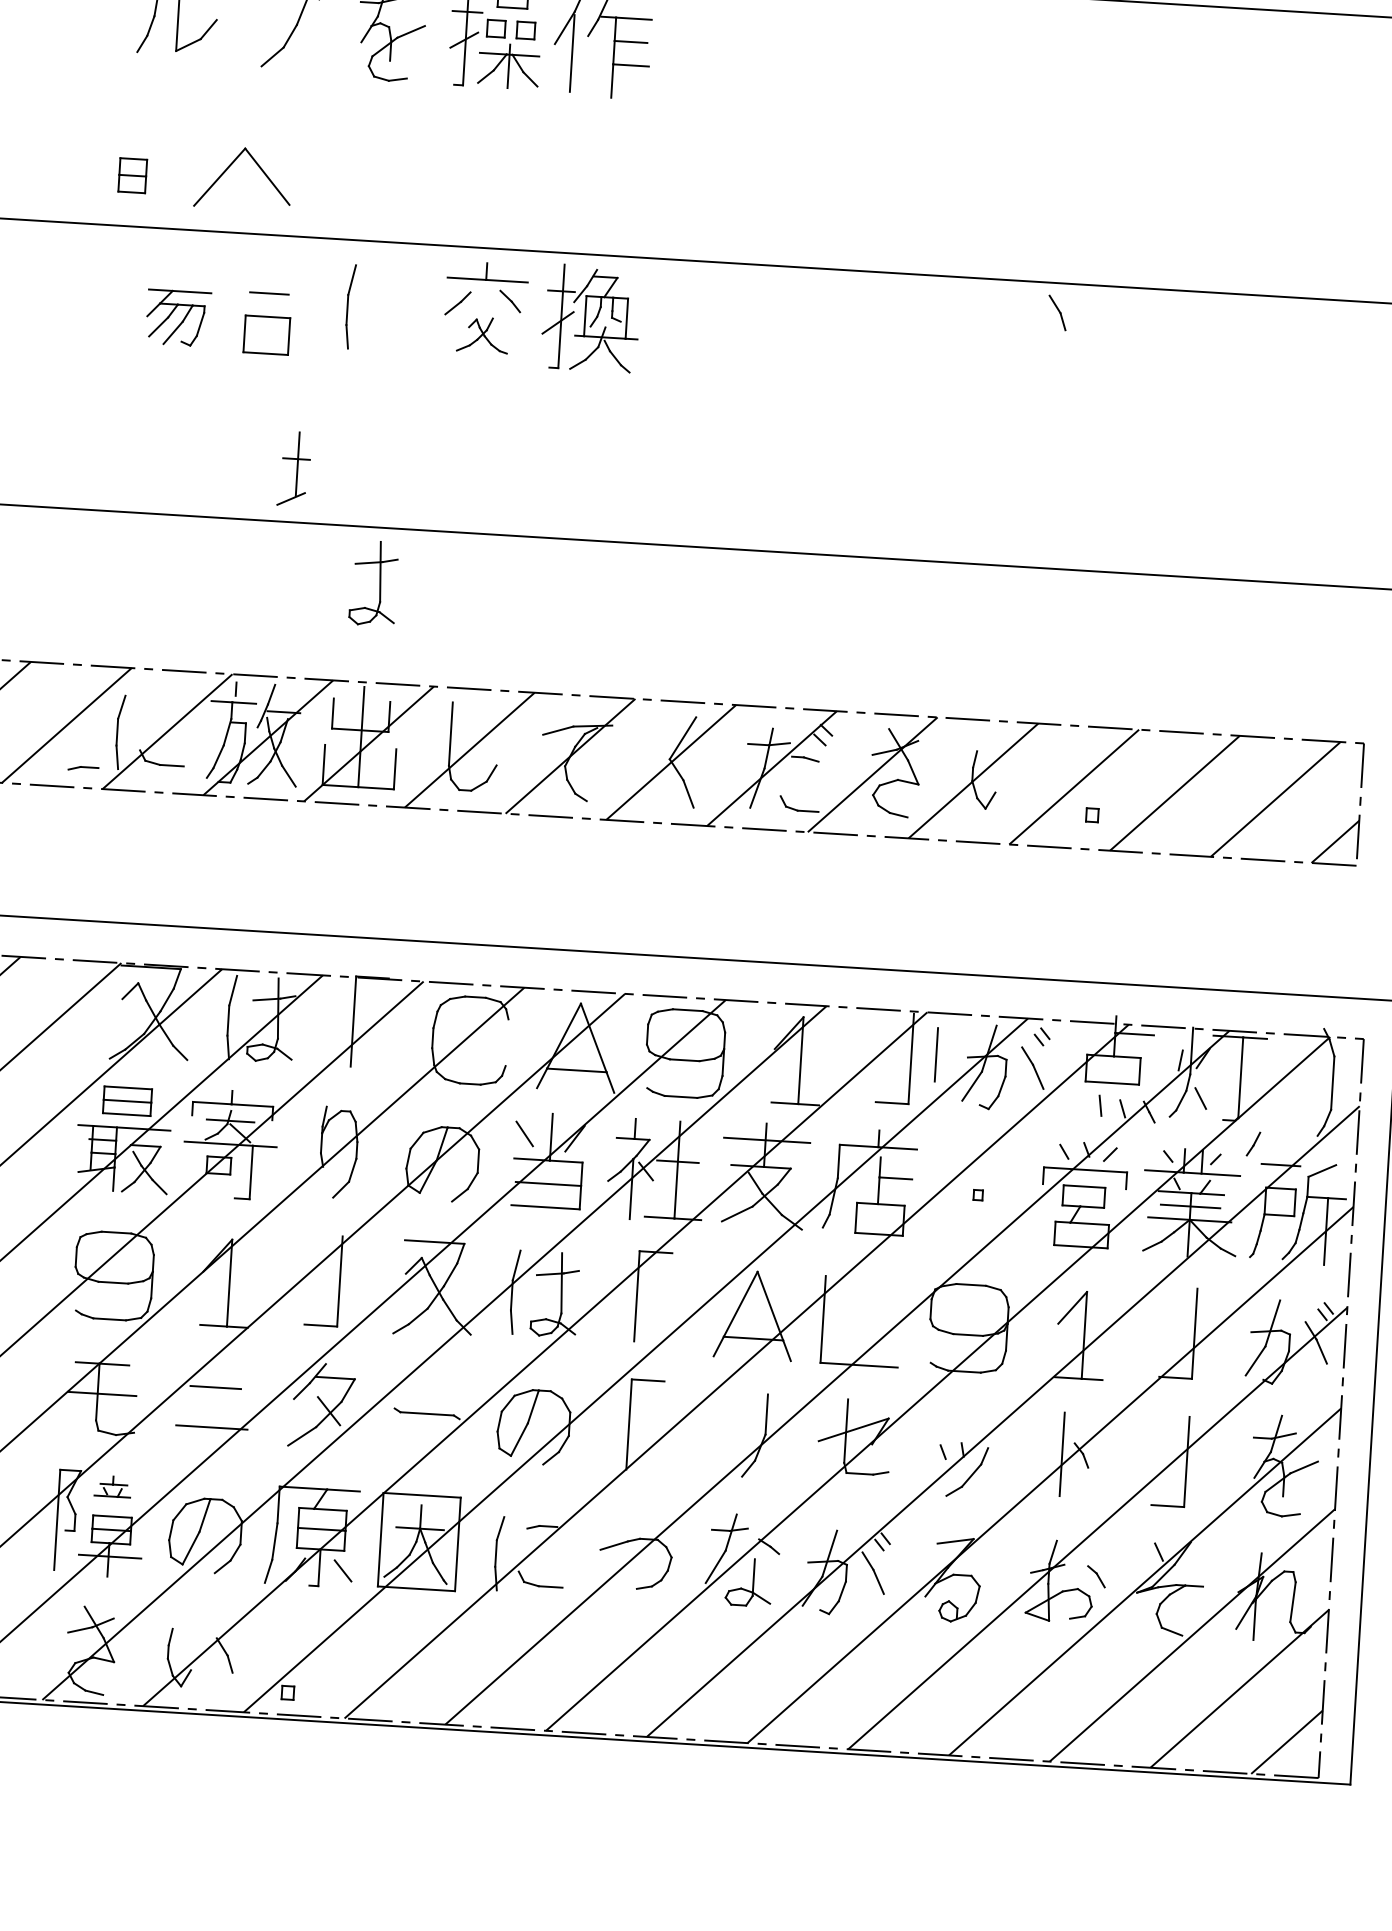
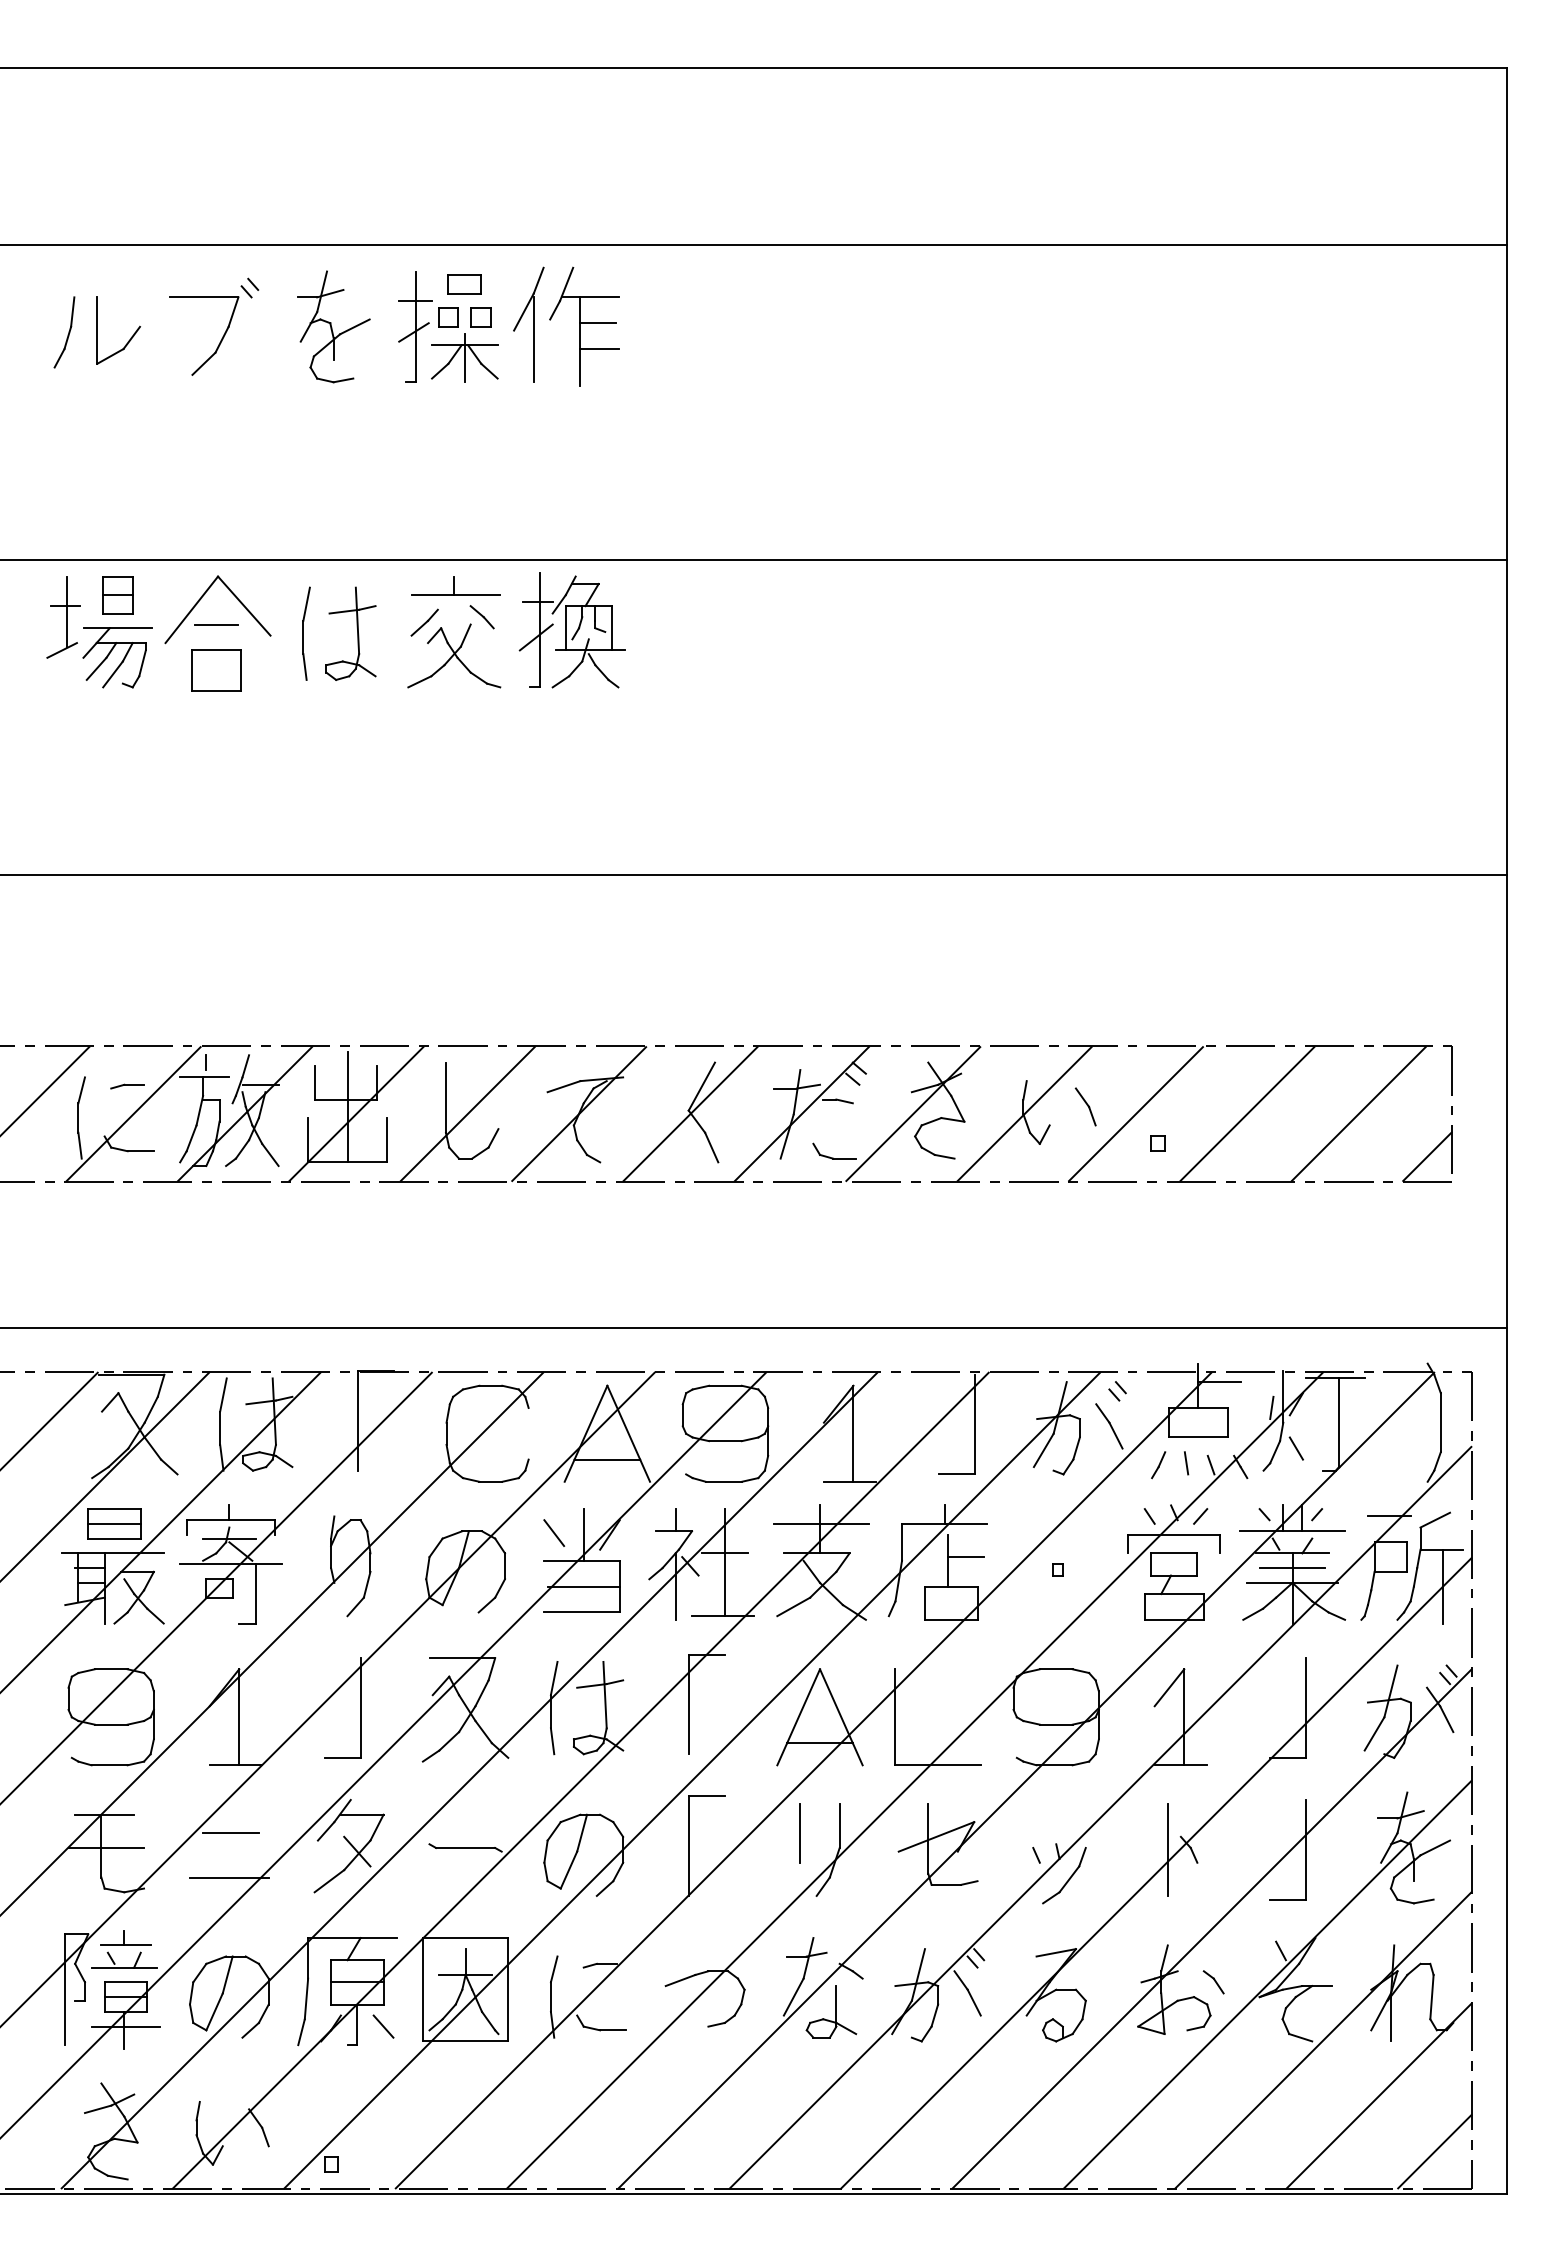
part: (229, 168) -> (201, 599), moved
part: (132, 176) -> (117, 595), moved
part: (1057, 312) -> (1085, 1106), moved
part: (483, 334) -> (454, 655), size x1.67
part: (294, 469) -> (63, 617), moved
part: (379, 583) -> (357, 633), moved
part: (83, 768) -> (127, 1086), moved
line: (935, 1055) -> (799, 1833), moved
line: (1253, 1144) -> (1158, 1465), moved
part: (113, 1486) -> (124, 1949), size x1.67

